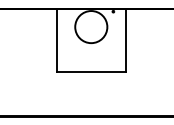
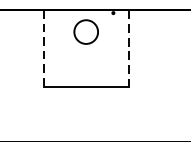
circle: (91, 27) -> (86, 32), size x0.6
line: (125, 40) -> (128, 48), solid -> dashed
line: (56, 41) -> (43, 49), solid -> dashed

